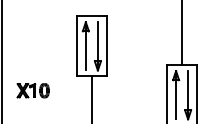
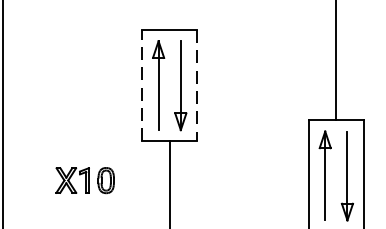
line: (76, 45) -> (141, 84), solid -> dashed
line: (106, 46) -> (196, 85), solid -> dashed
part: (32, 90) -> (84, 180), moved

